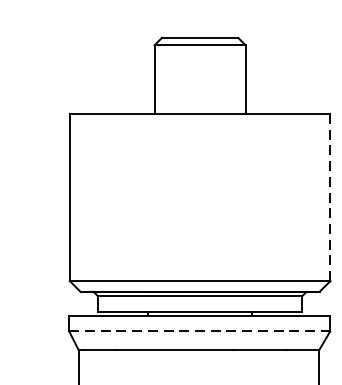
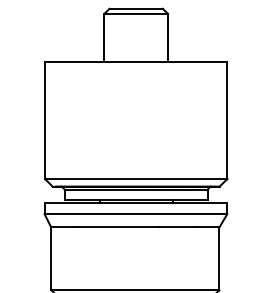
line: (330, 197) -> (227, 120), dashed -> solid
line: (200, 331) -> (136, 214), dashed -> solid

